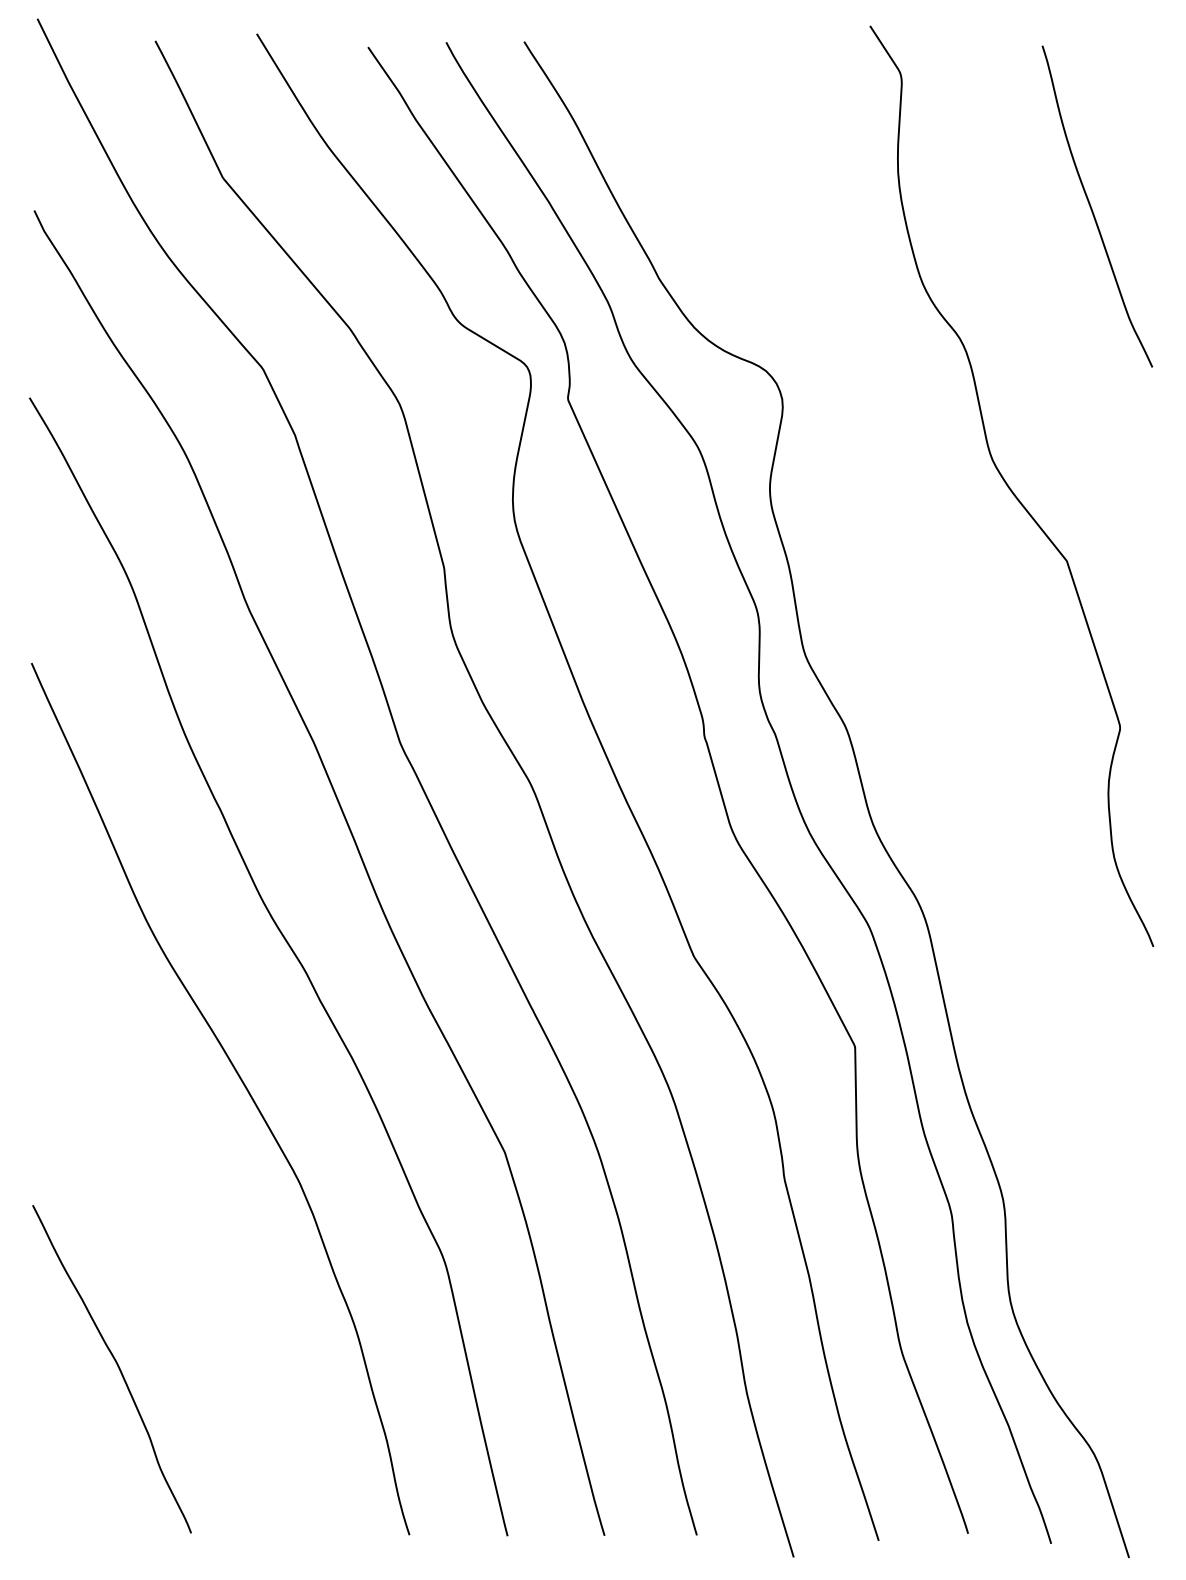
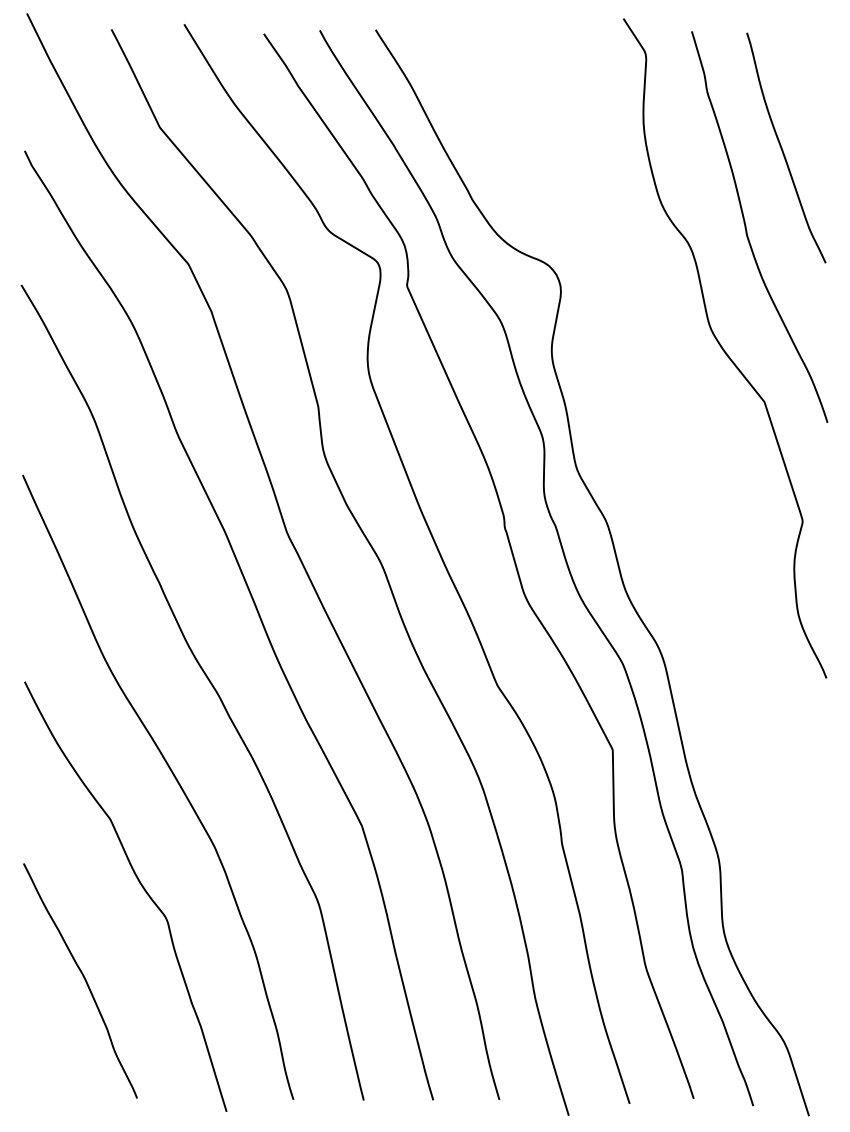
curve: (1042, 321) -> (747, 230), added
curve: (197, 1237) -> (141, 886), added

